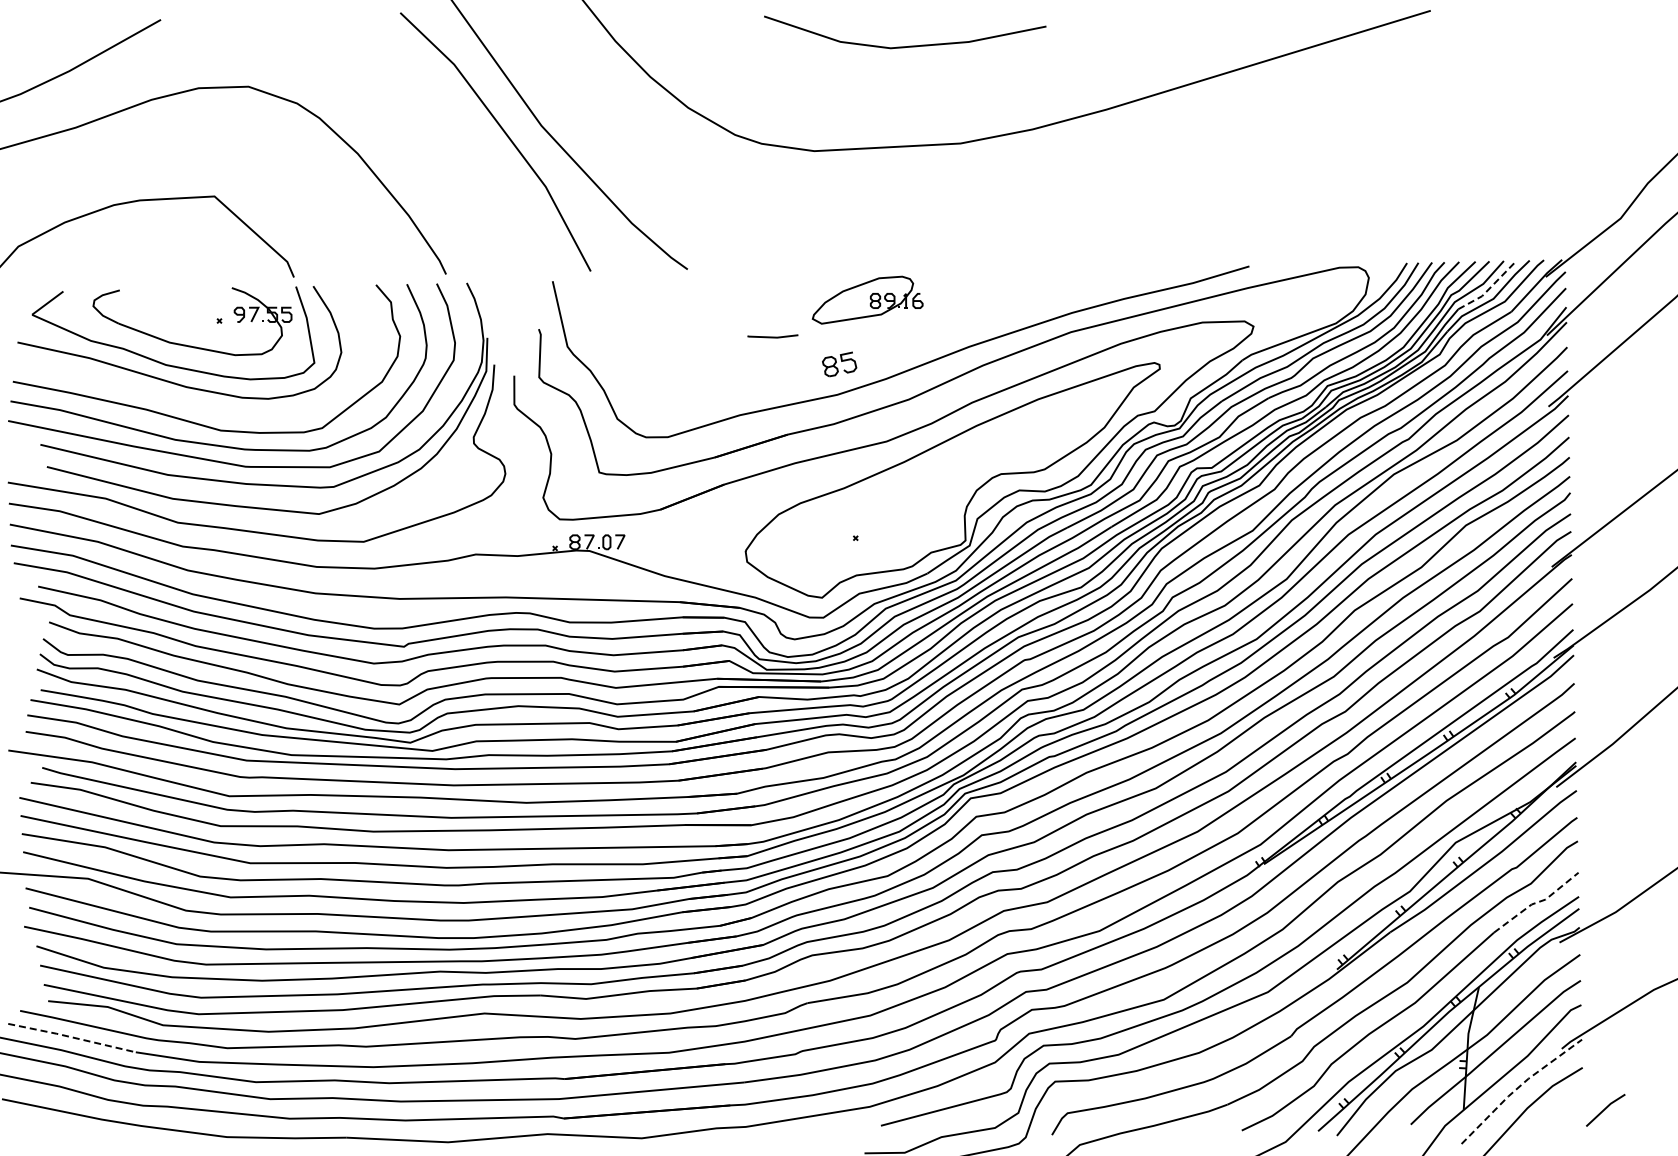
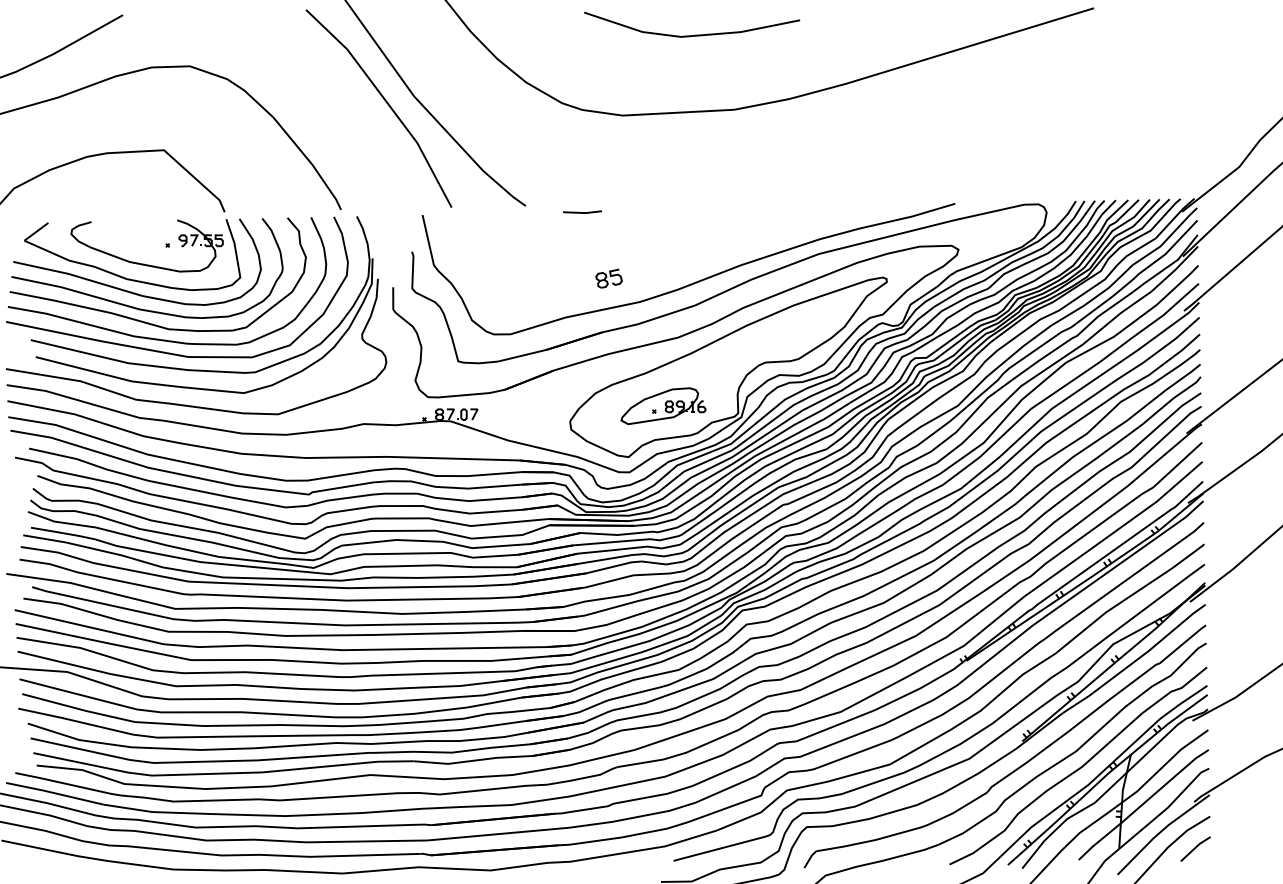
line: (1489, 288) -> (1138, 220), dashed -> solid
part: (867, 299) -> (663, 405), moved
line: (772, 336) -> (582, 212), moved
part: (839, 364) -> (609, 278), moved
curve: (176, 401) -> (134, 307), added
line: (1537, 902) -> (1175, 690), dashed -> solid
line: (72, 1037) -> (55, 793), dashed -> solid
line: (1518, 1087) -> (1161, 831), dashed -> solid
line: (1605, 1109) -> (1195, 848), moved

